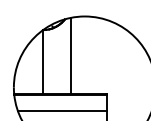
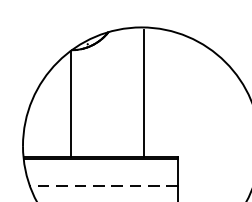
line: (71, 55) -> (144, 92), moved
line: (61, 111) -> (102, 186), solid -> dashed

